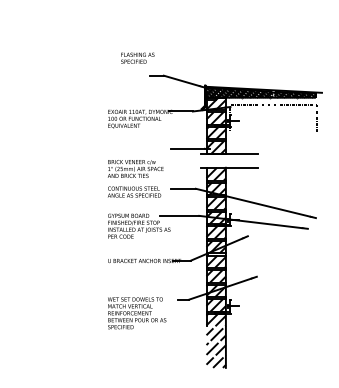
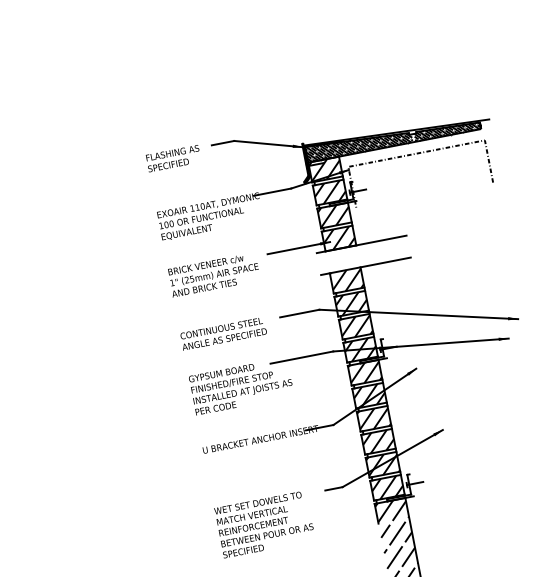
text: (137, 57) -> (172, 157), moved
text: (135, 168) -> (213, 274), moved

